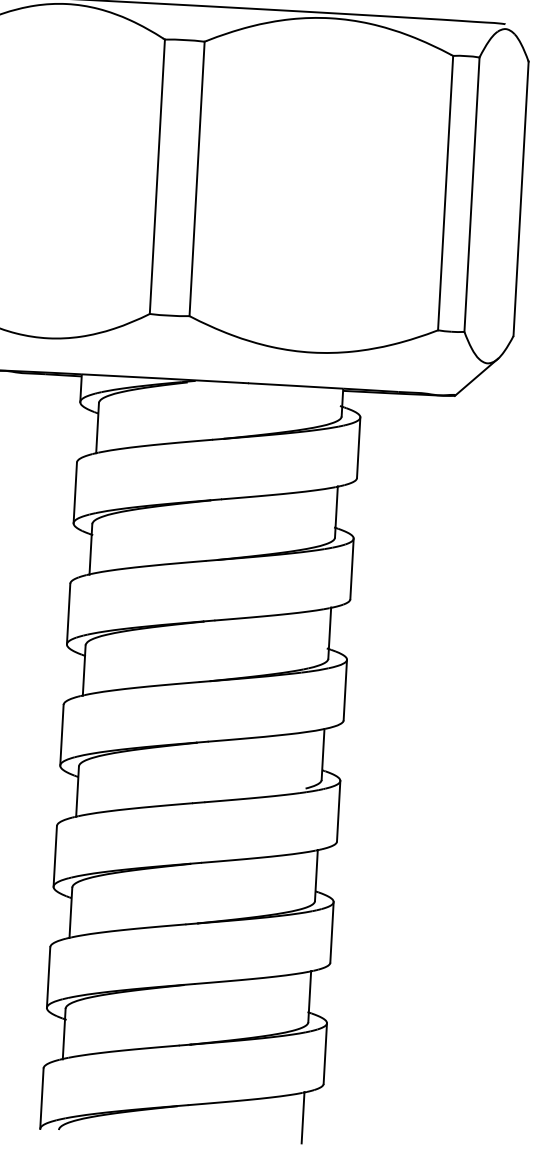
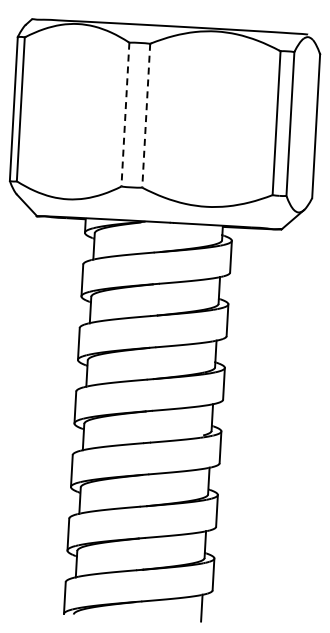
line: (157, 178) -> (125, 115), solid -> dashed
line: (197, 180) -> (146, 116), solid -> dashed

